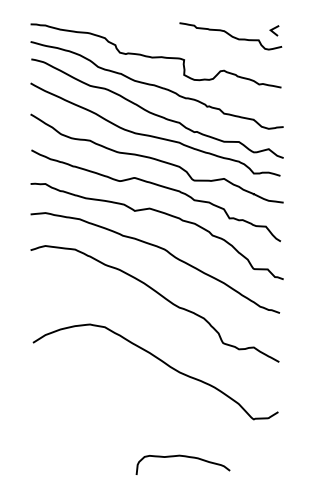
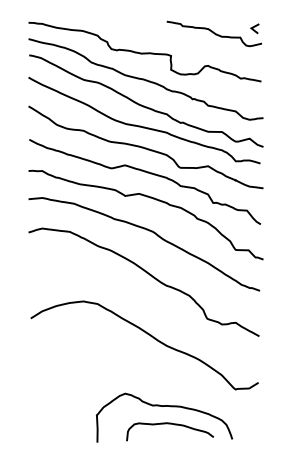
curve: (177, 437) -> (164, 406), added

